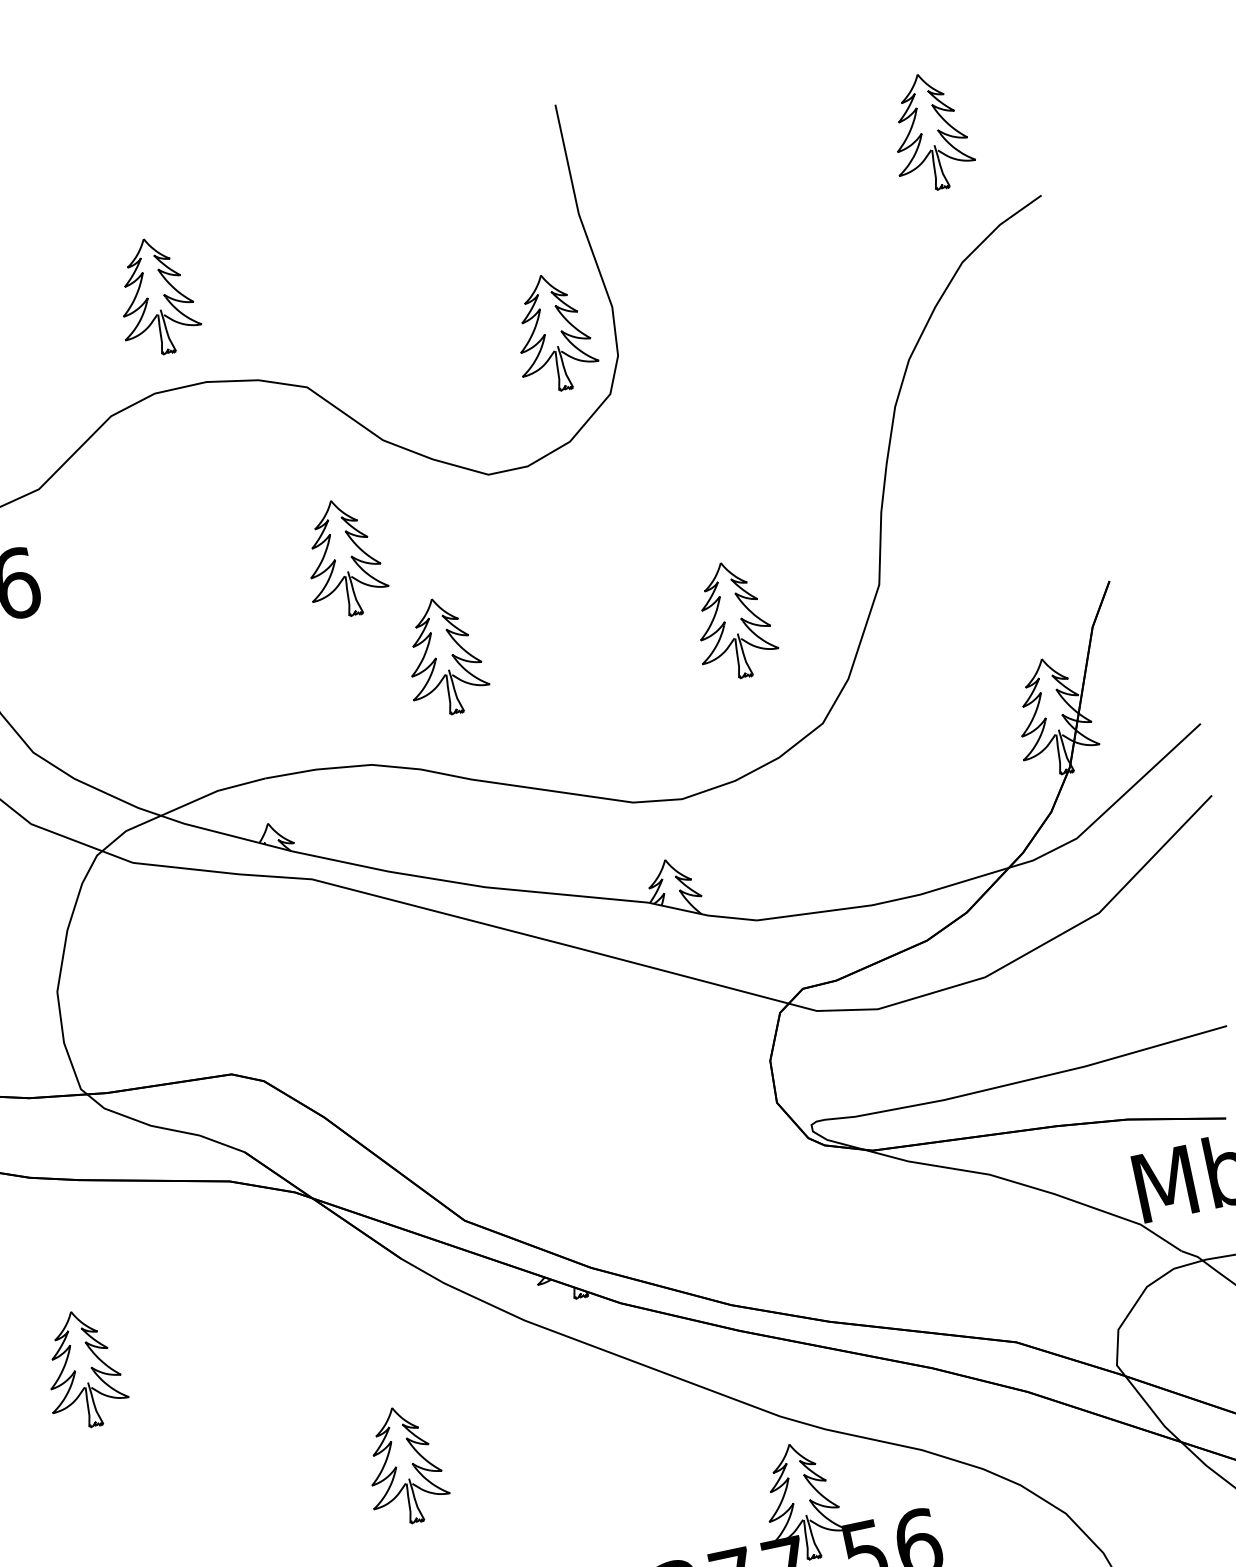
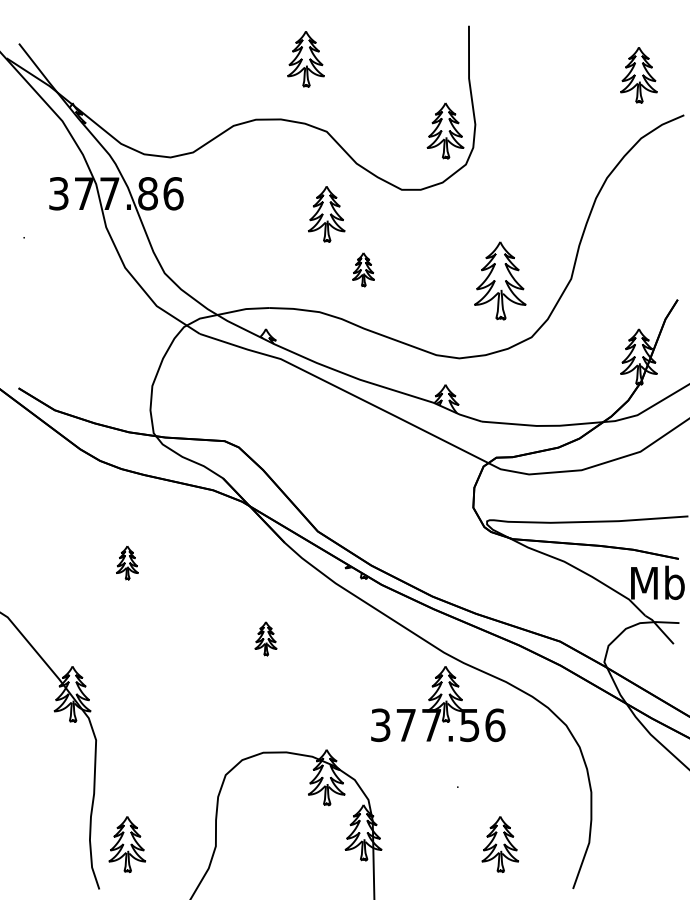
part: (155, 297) -> (305, 59), moved
part: (733, 621) -> (500, 281), size x1.4
part: (444, 656) -> (363, 269), size x0.6
part: (83, 1369) -> (127, 562), size x0.6
part: (403, 1465) -> (265, 638), size x0.6

